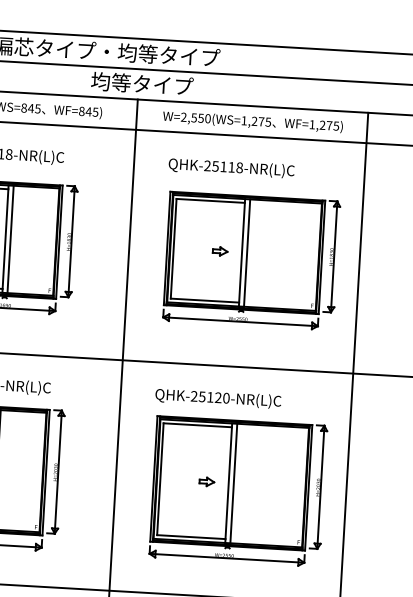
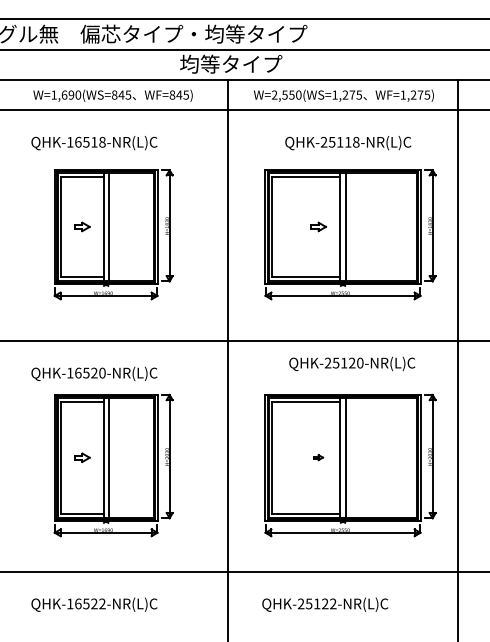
text: (231, 168) -> (348, 143), moved
text: (218, 398) -> (352, 363), moved
part: (206, 481) -> (318, 457), size x0.6

